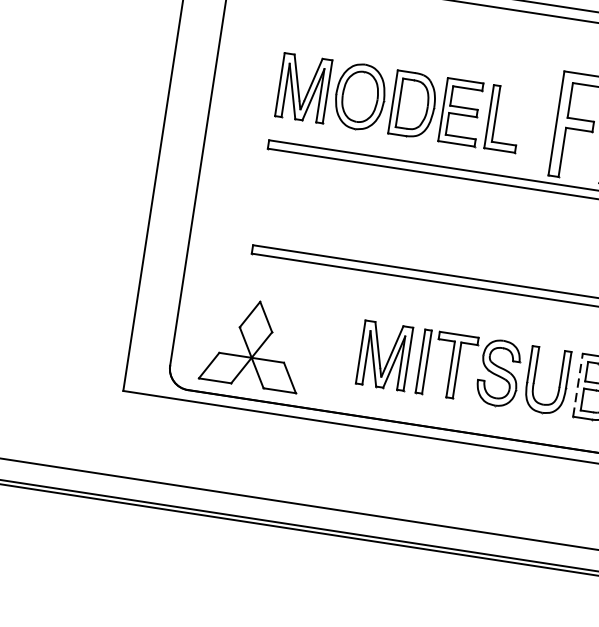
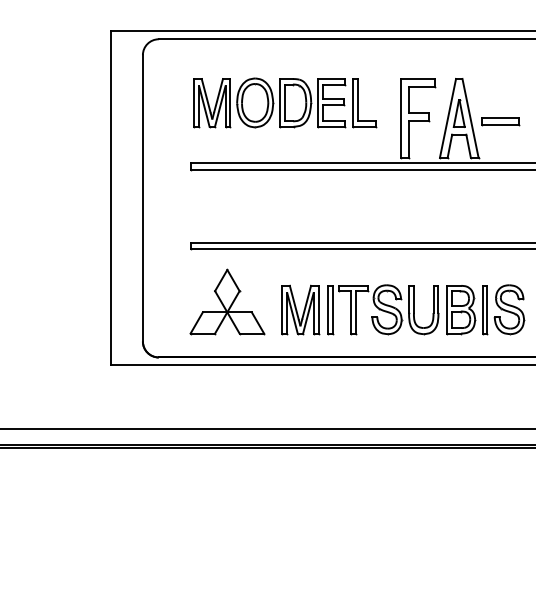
part: (400, 102) -> (285, 102), moved
part: (254, 343) -> (227, 301), moved
line: (577, 384) -> (446, 309), dashed -> solid

